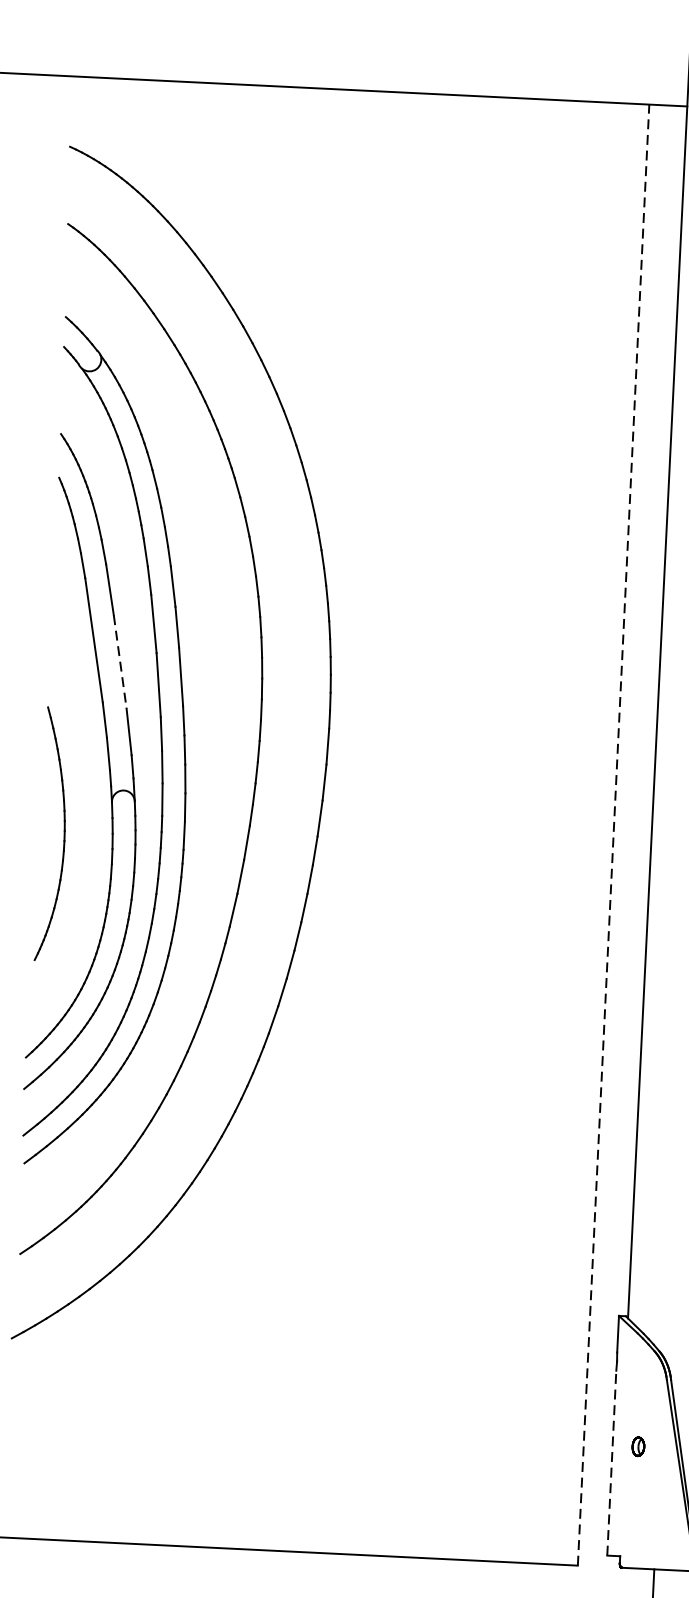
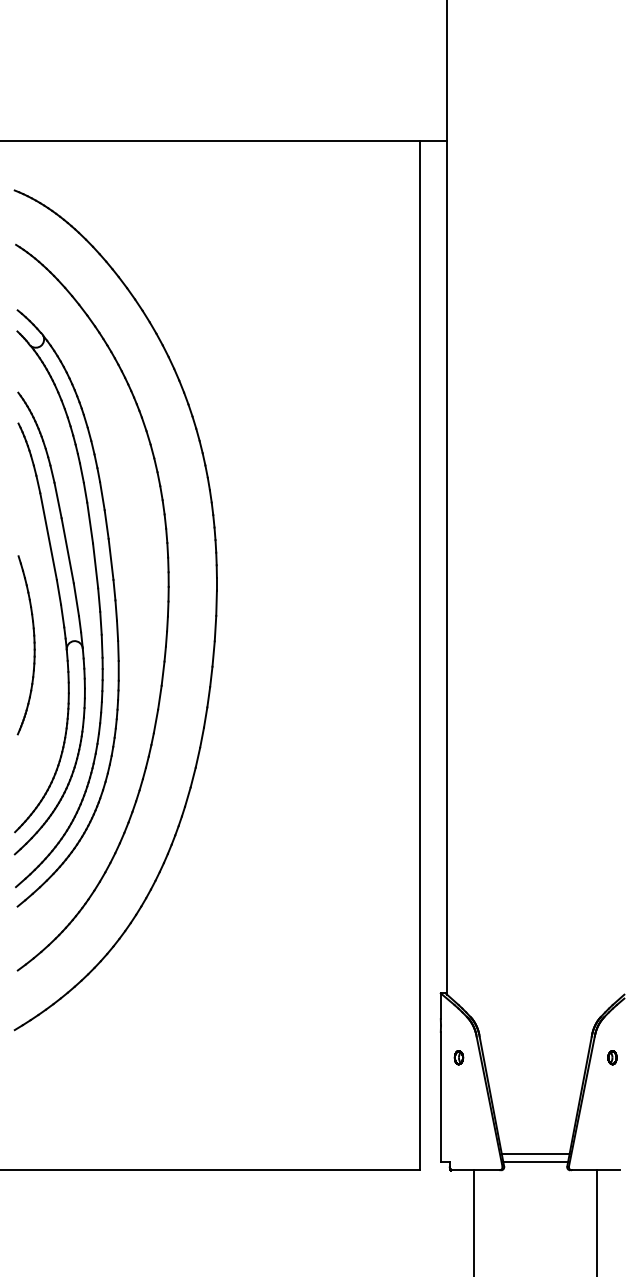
line: (119, 662) -> (67, 551), dashed -> solid
line: (613, 834) -> (420, 655), dashed -> solid
part: (63, 835) -> (33, 645), moved
part: (637, 1446) -> (458, 1057), moved
line: (611, 1462) -> (440, 1096), dashed -> solid

